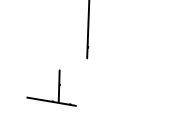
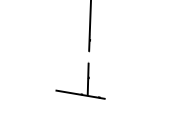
part: (58, 87) -> (87, 80), moved

